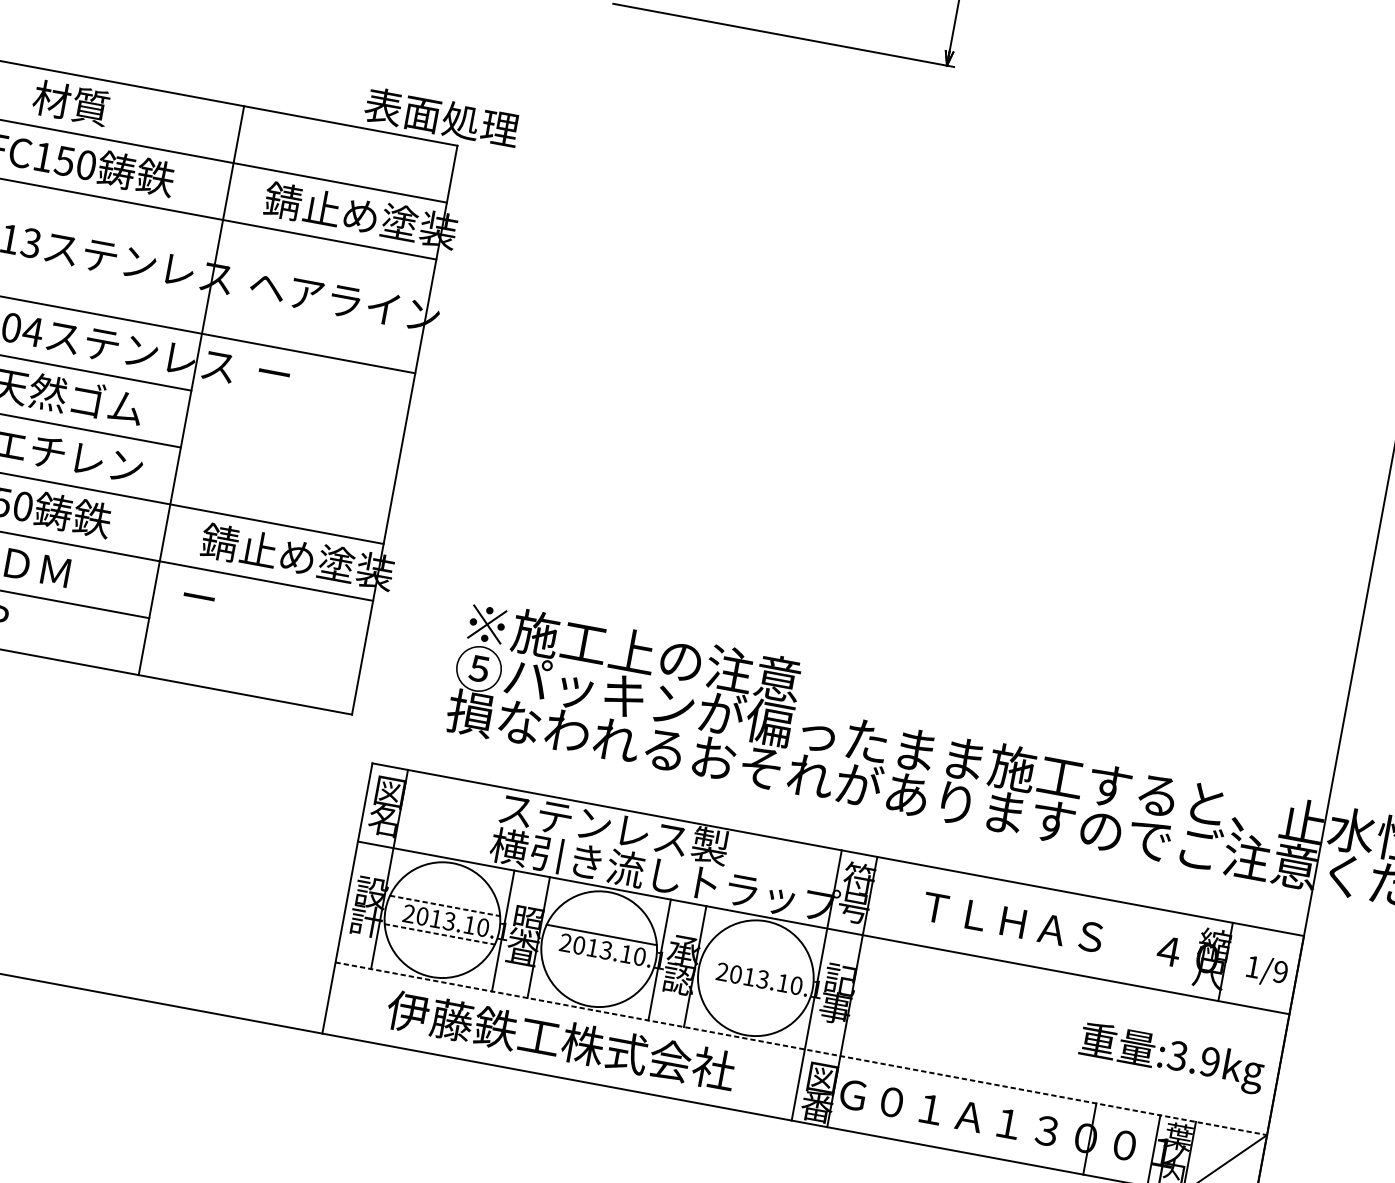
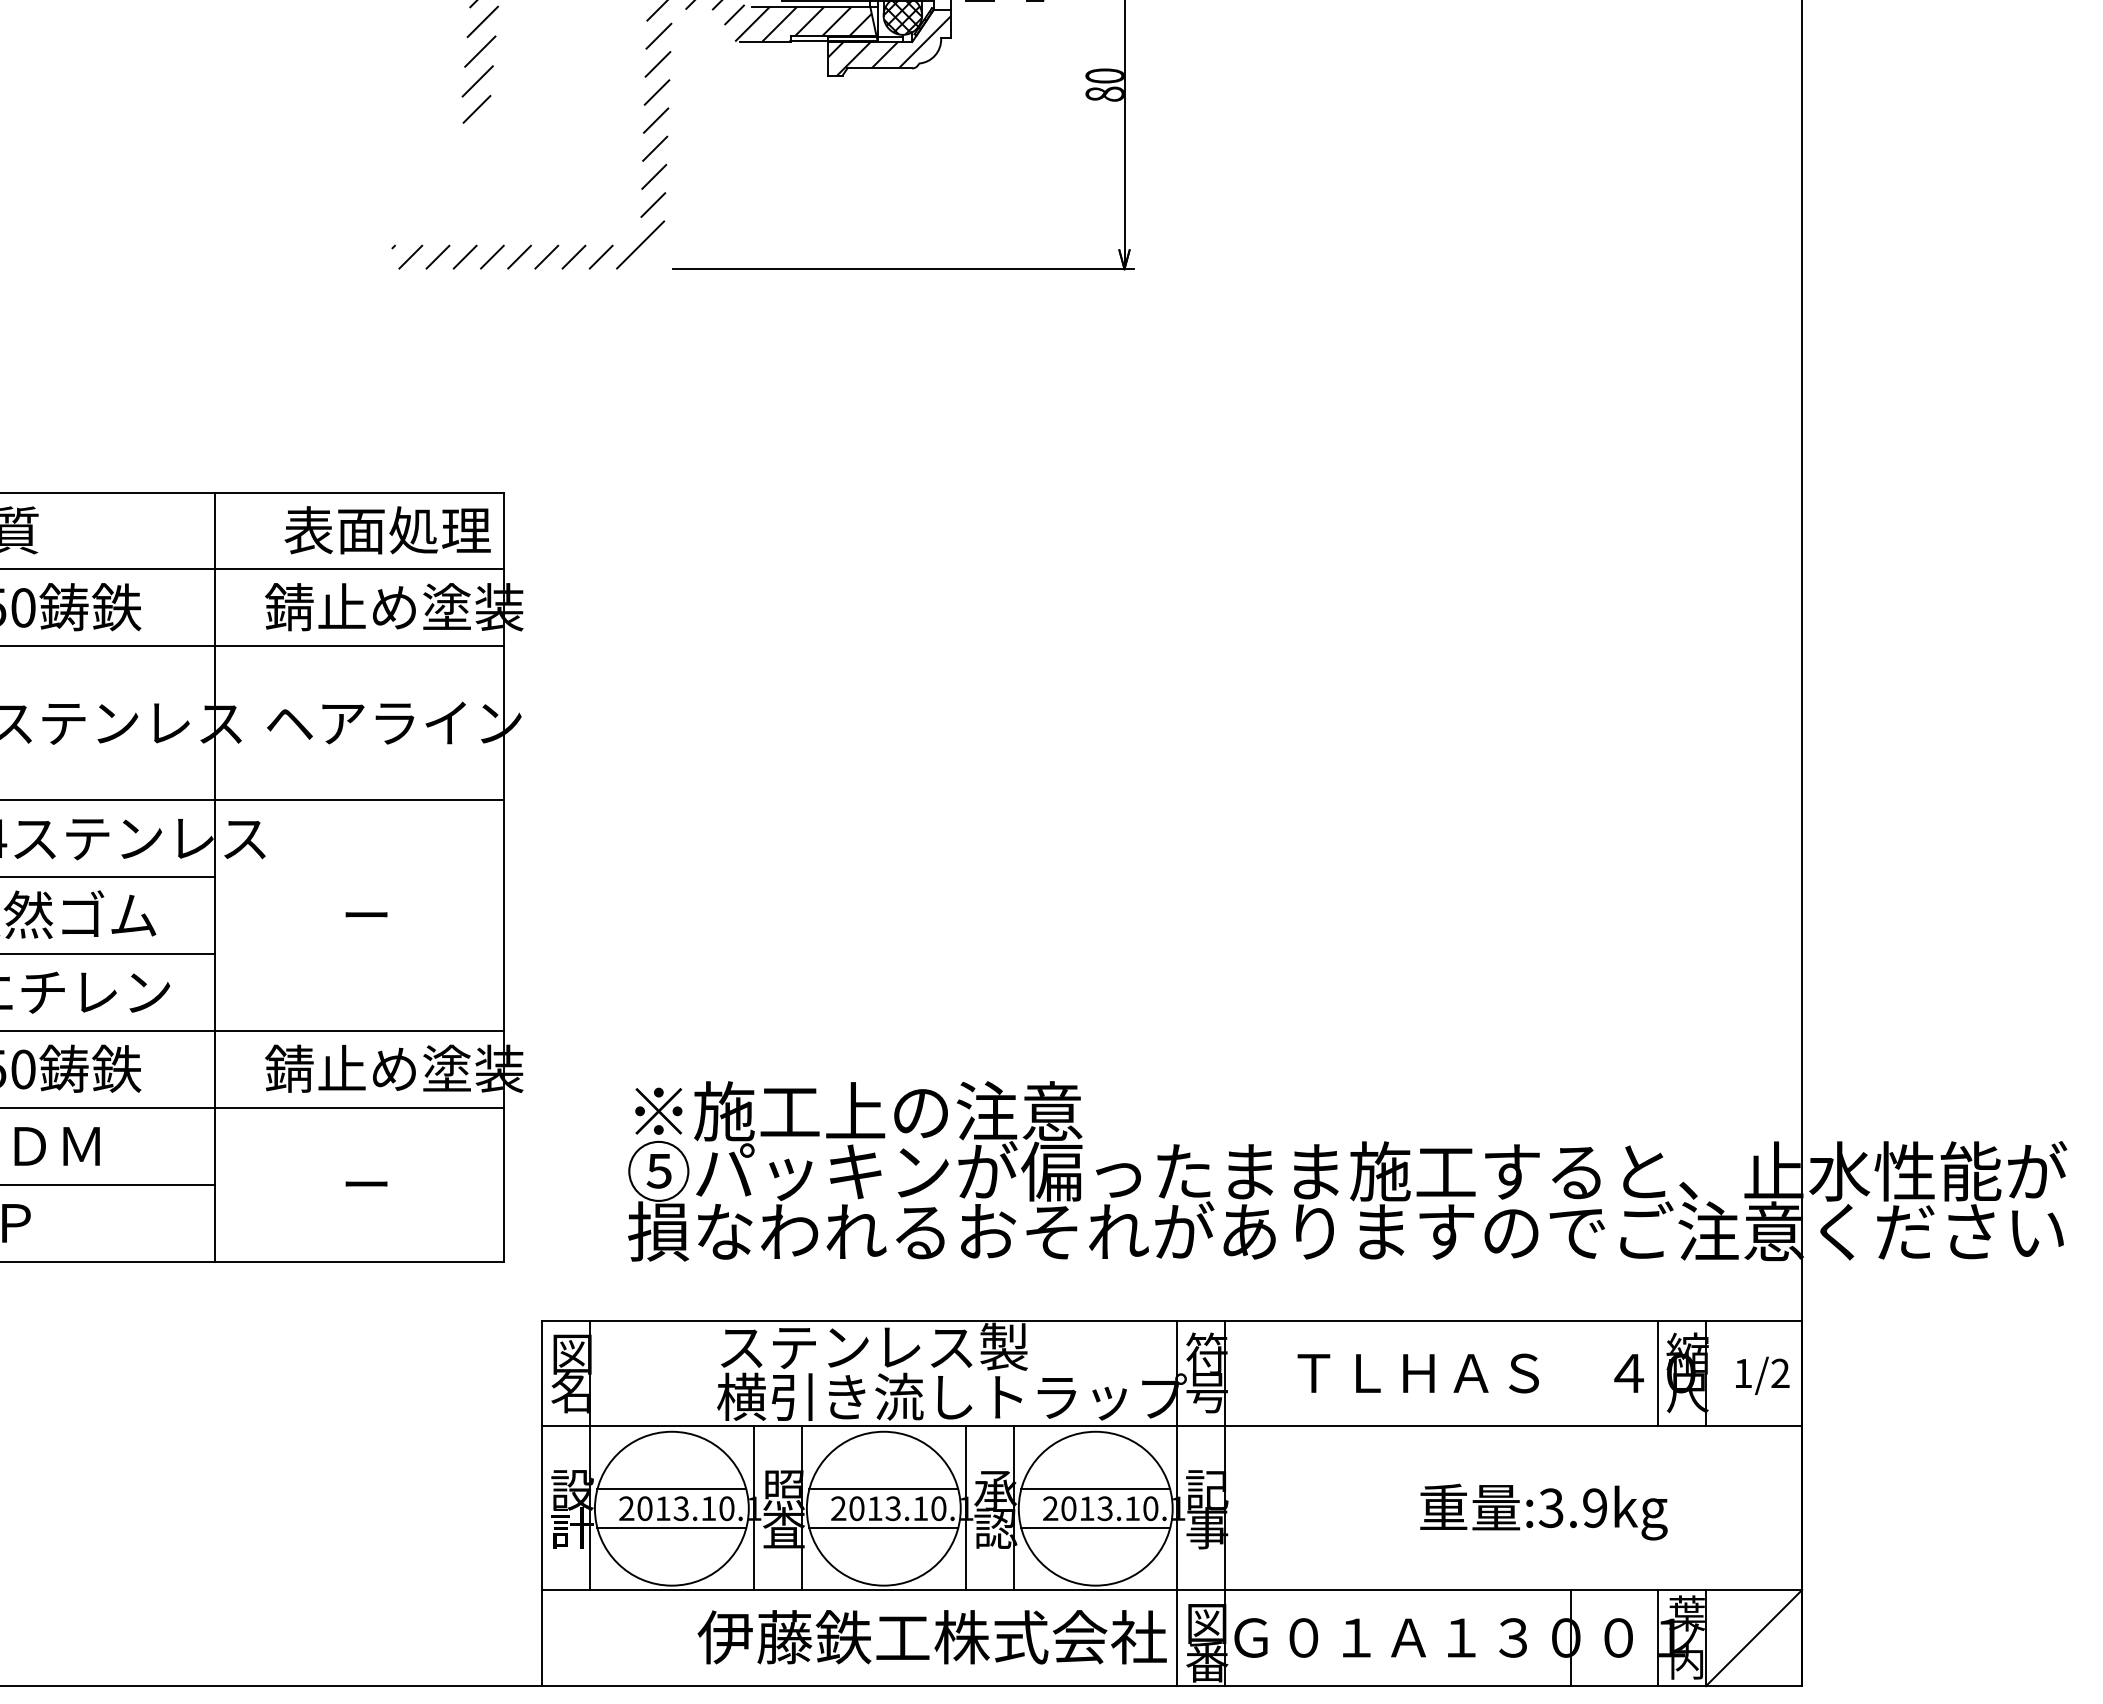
text: (441, 117) -> (387, 530), moved
text: (274, 372) -> (366, 914), moved
text: (199, 596) -> (366, 1183), moved
line: (445, 906) -> (672, 1489), dashed -> solid
line: (440, 934) -> (672, 1527), dashed -> solid
line: (1189, 955) -> (1657, 1373), added
line: (596, 963) -> (883, 1527), added
line: (758, 963) -> (1095, 1489), added
text: (1280, 972) -> (1780, 1373), 1/9 -> 1/2
line: (753, 992) -> (1095, 1527), added
text: (560, 1040) -> (931, 1637), moved
line: (801, 1048) -> (1172, 1589), dashed -> solid
text: (1171, 1057) -> (1543, 1511), moved

